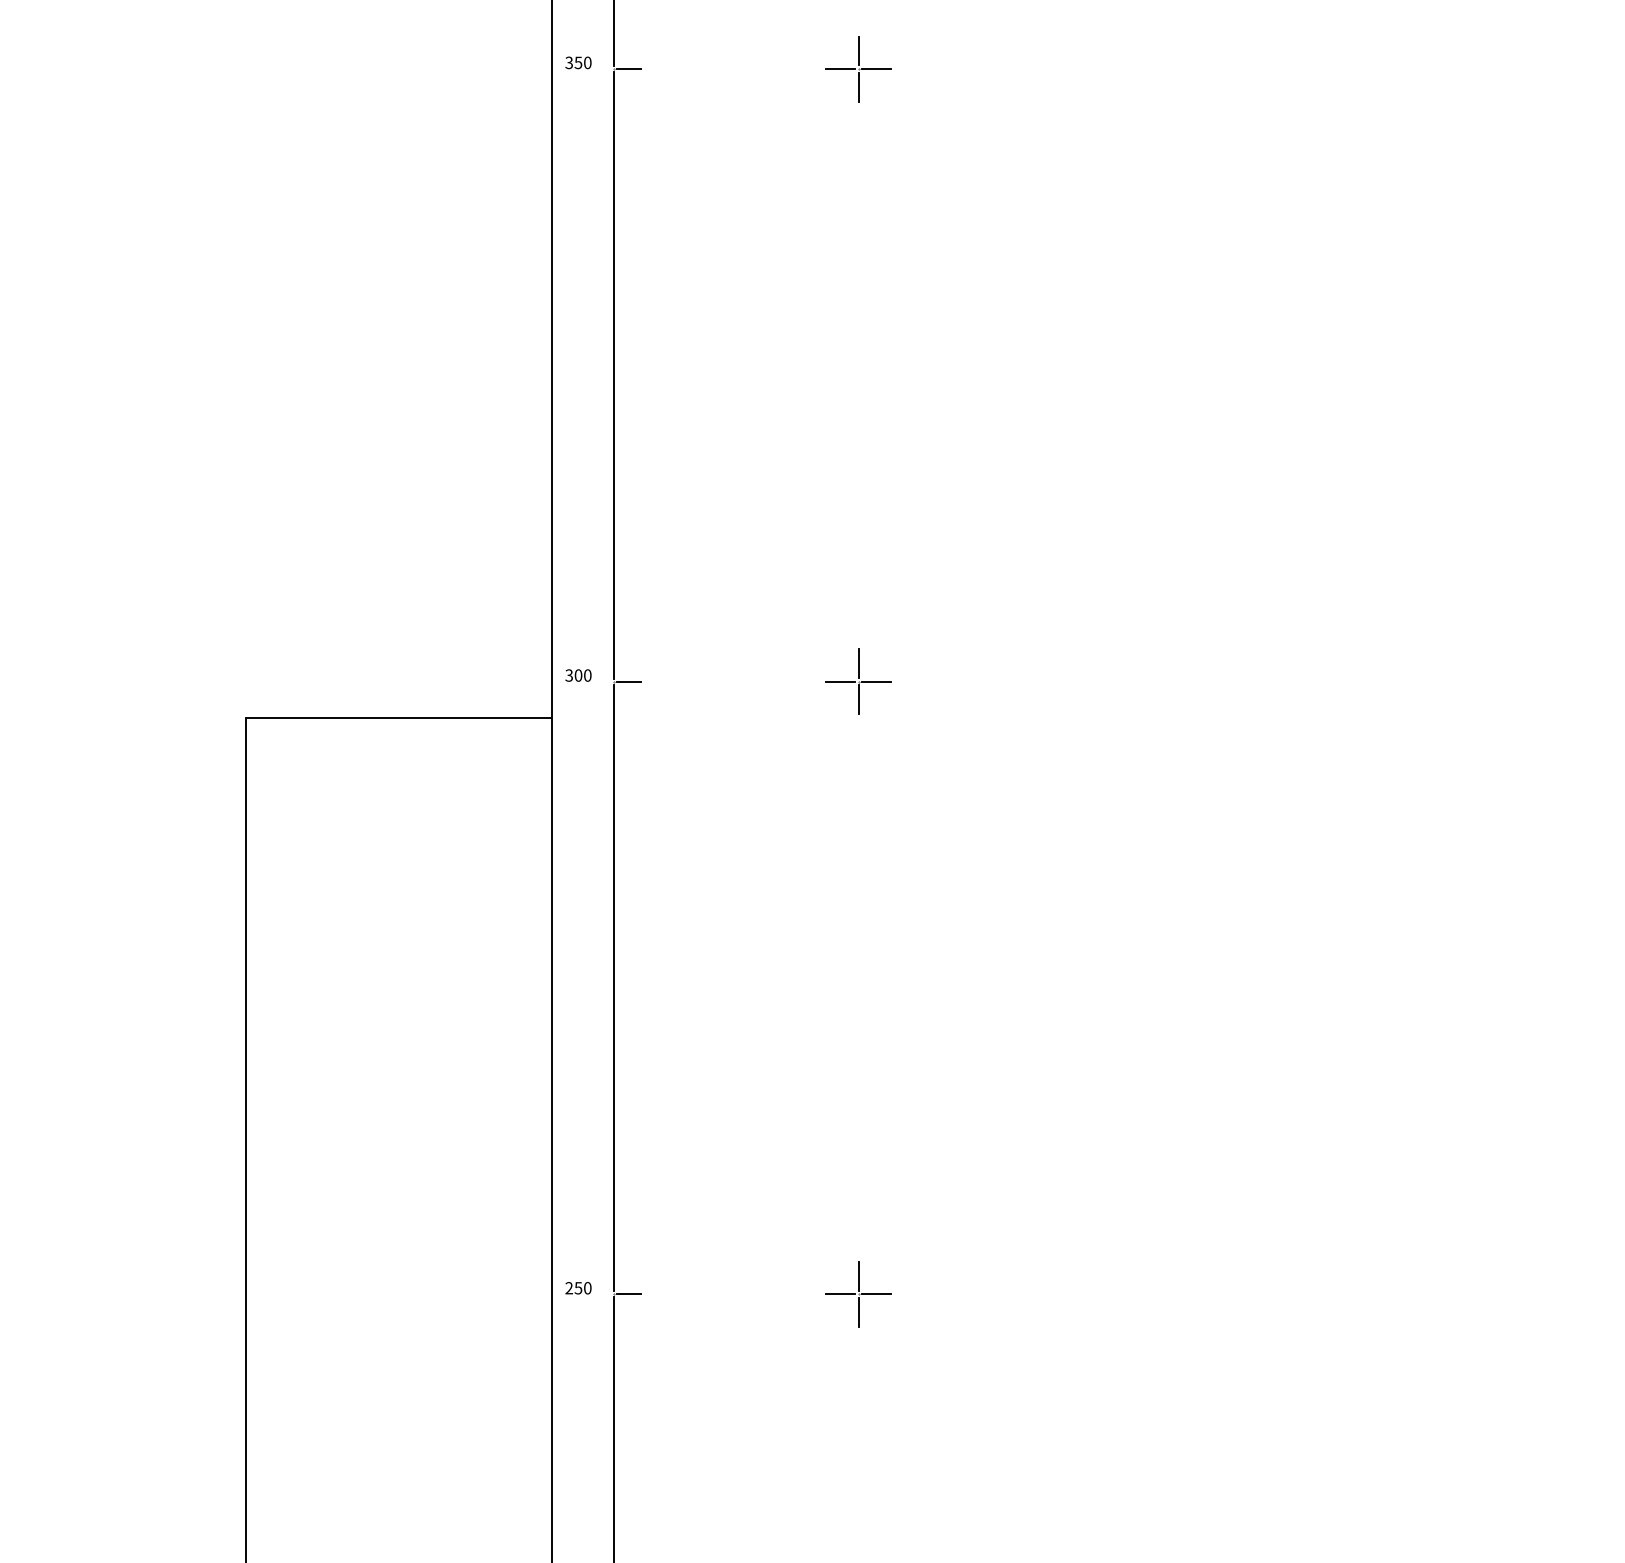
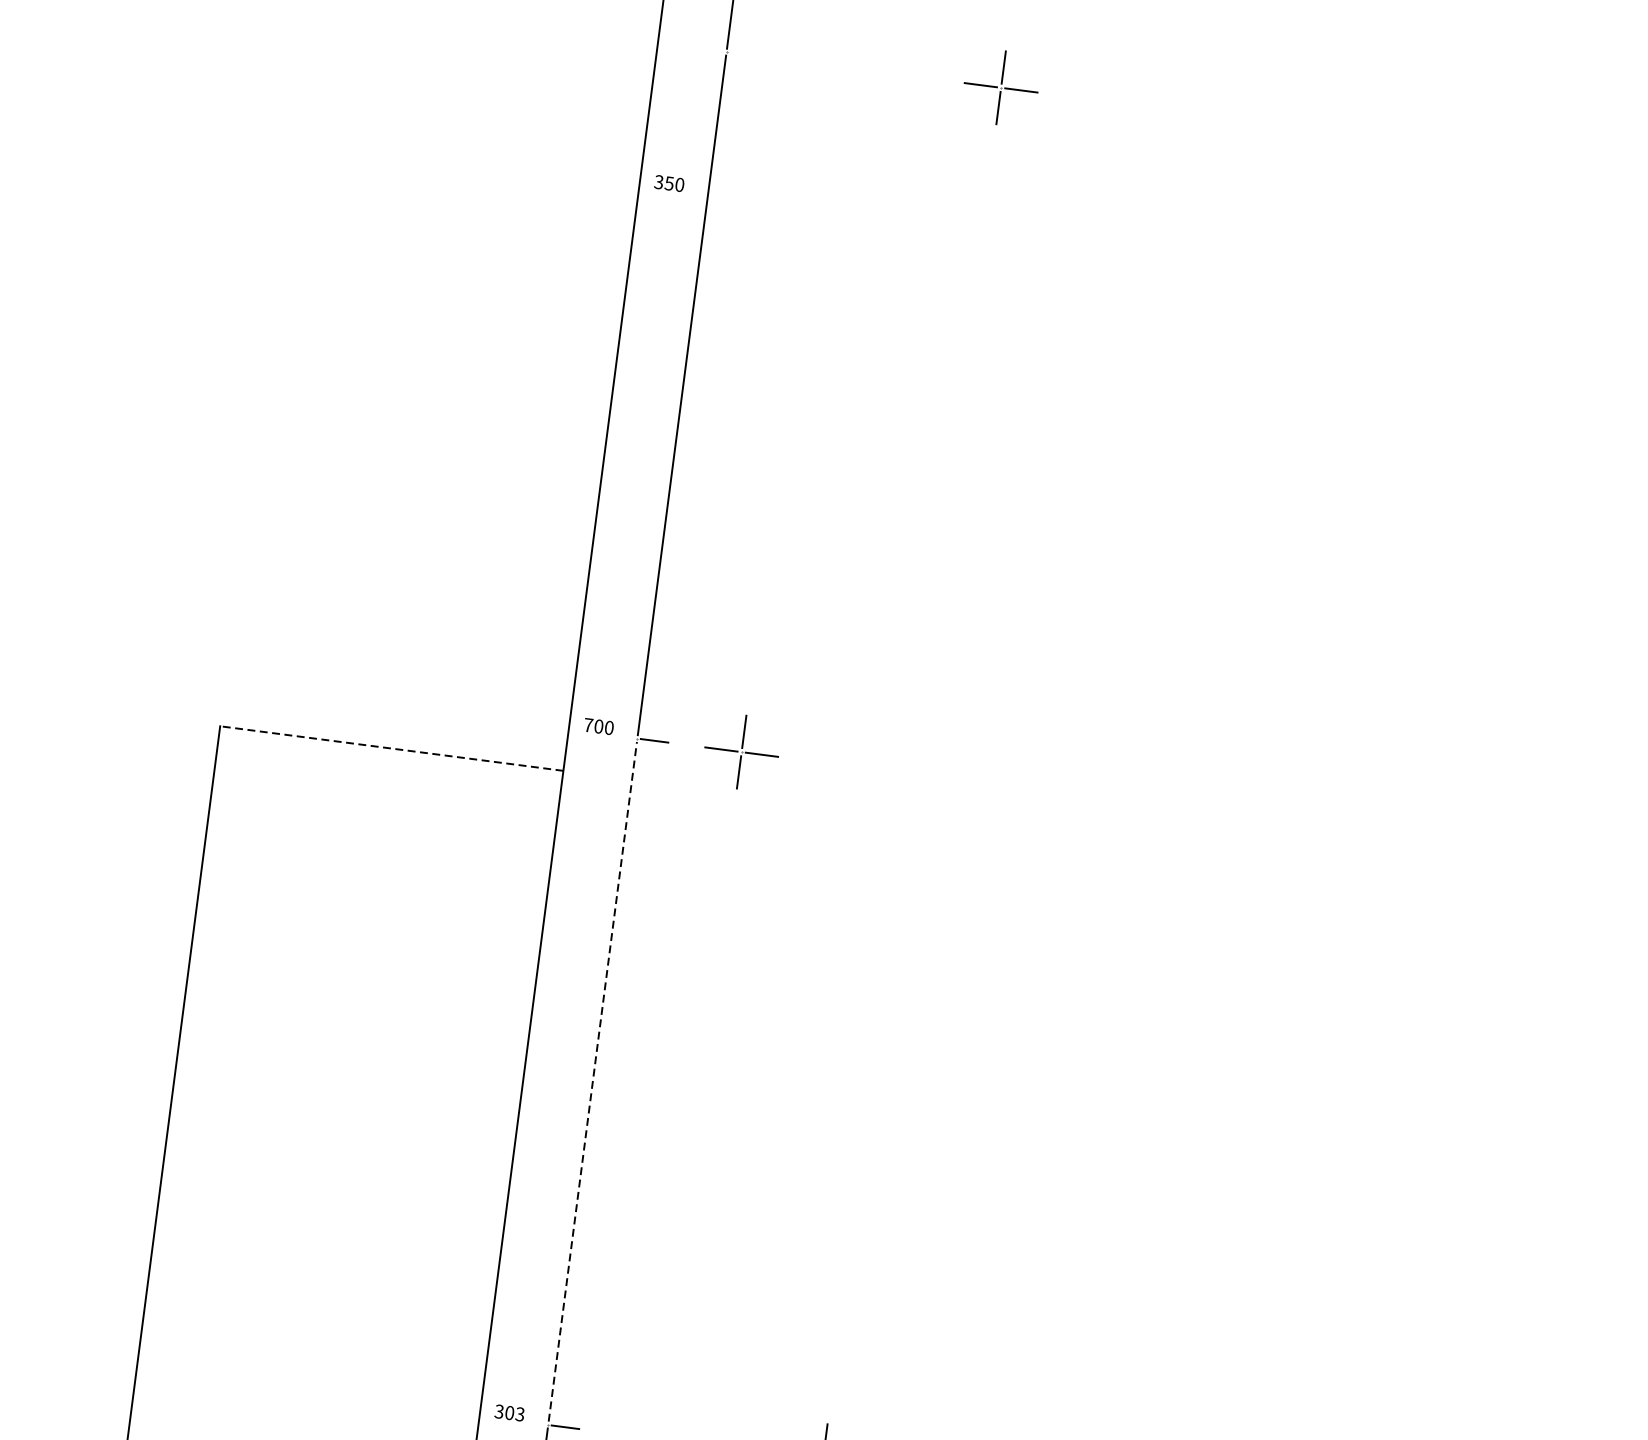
text: (578, 62) -> (669, 183), moved
line: (628, 69) -> (743, 54), removed
text: (568, 675) -> (587, 725), 300 -> 700
part: (858, 681) -> (741, 751), moved
line: (398, 718) -> (390, 748), solid -> dashed
line: (613, 987) -> (592, 1081), solid -> dashed
text: (578, 1288) -> (509, 1413), 250 -> 303

